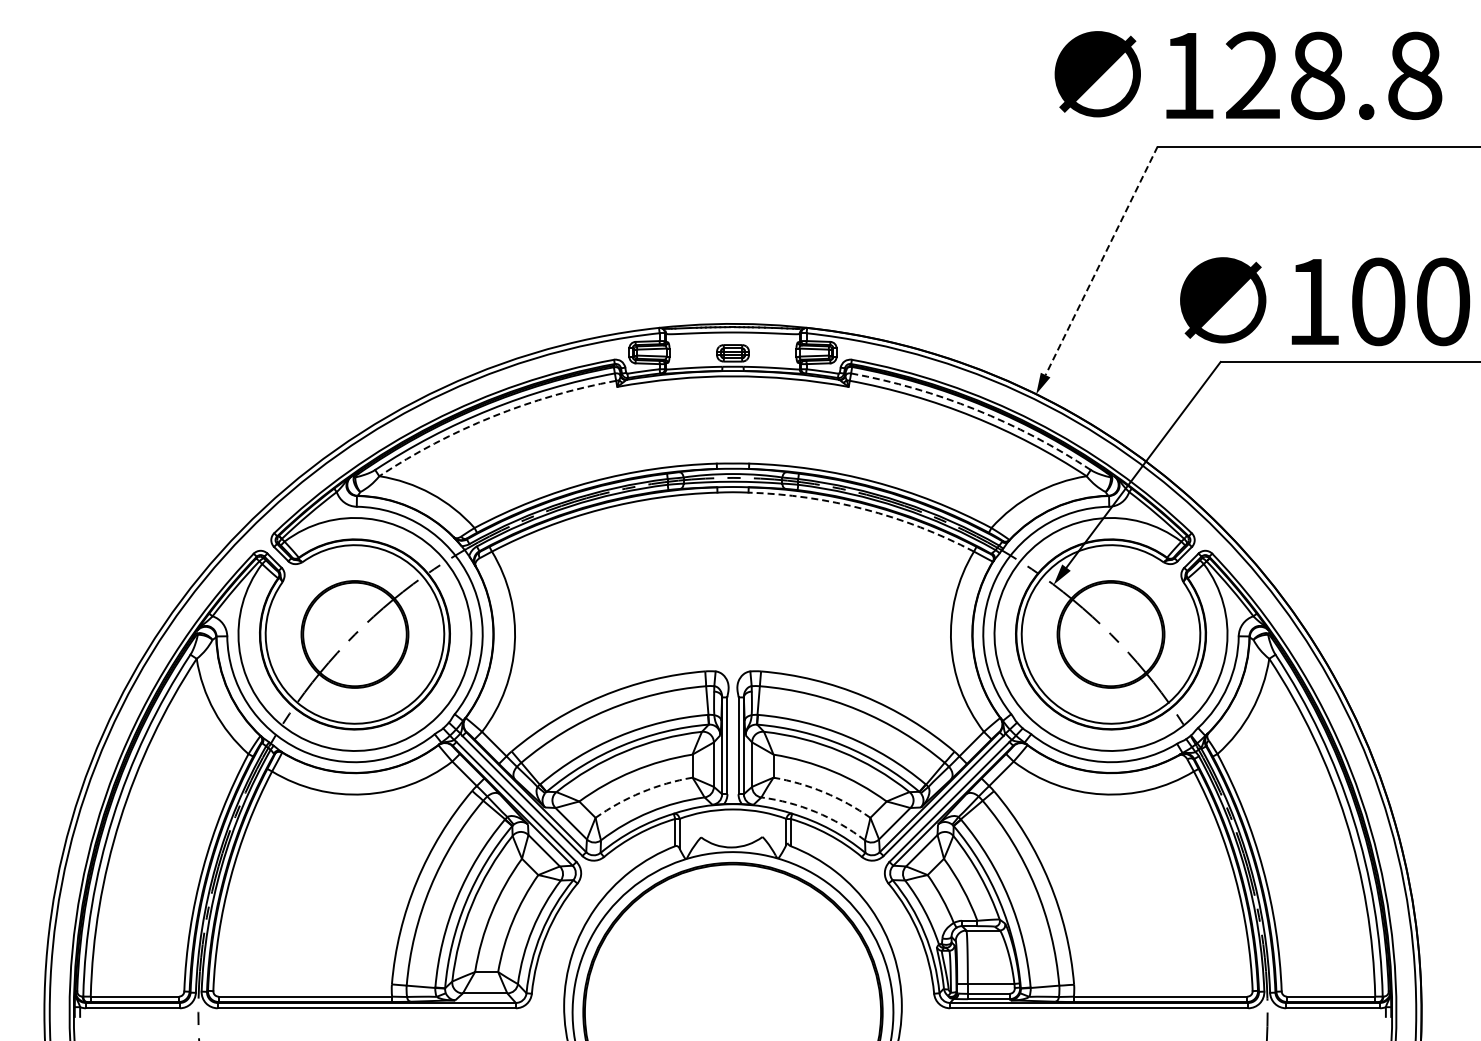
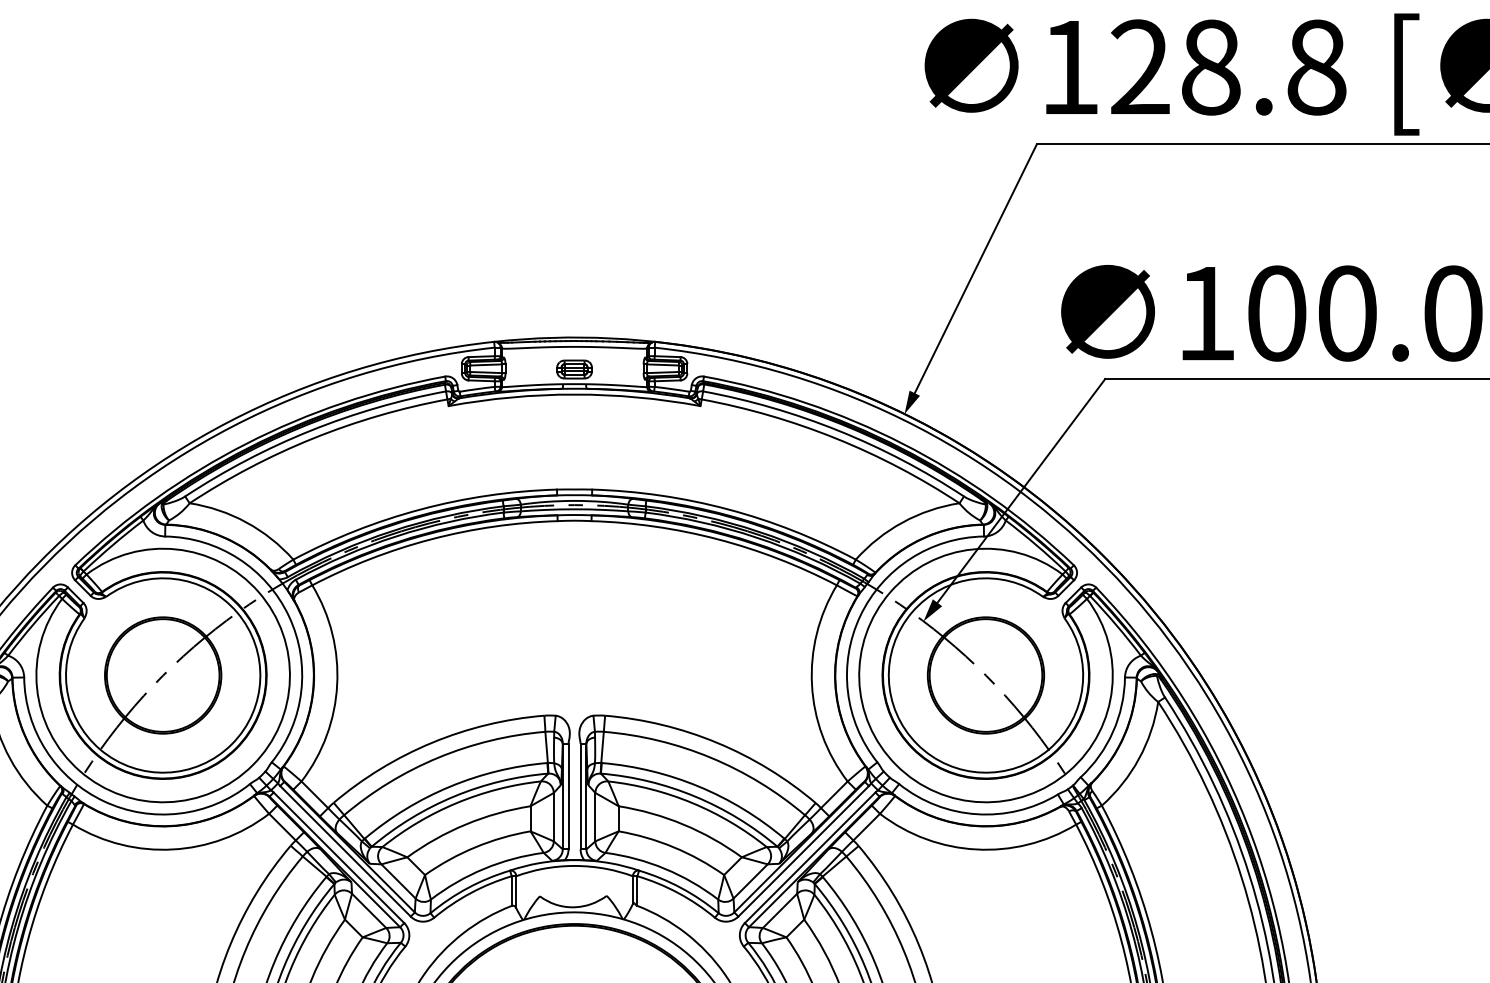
line: (1101, 261) -> (975, 269), dashed -> solid
arc: (975, 409) -> (838, 430), dashed -> solid
arc: (492, 416) -> (312, 438), dashed -> solid
arc: (864, 509) -> (717, 539), dashed -> solid
arc: (641, 792) -> (475, 847), dashed -> solid
arc: (824, 792) -> (674, 847), dashed -> solid
arc: (816, 812) -> (665, 869), dashed -> solid

